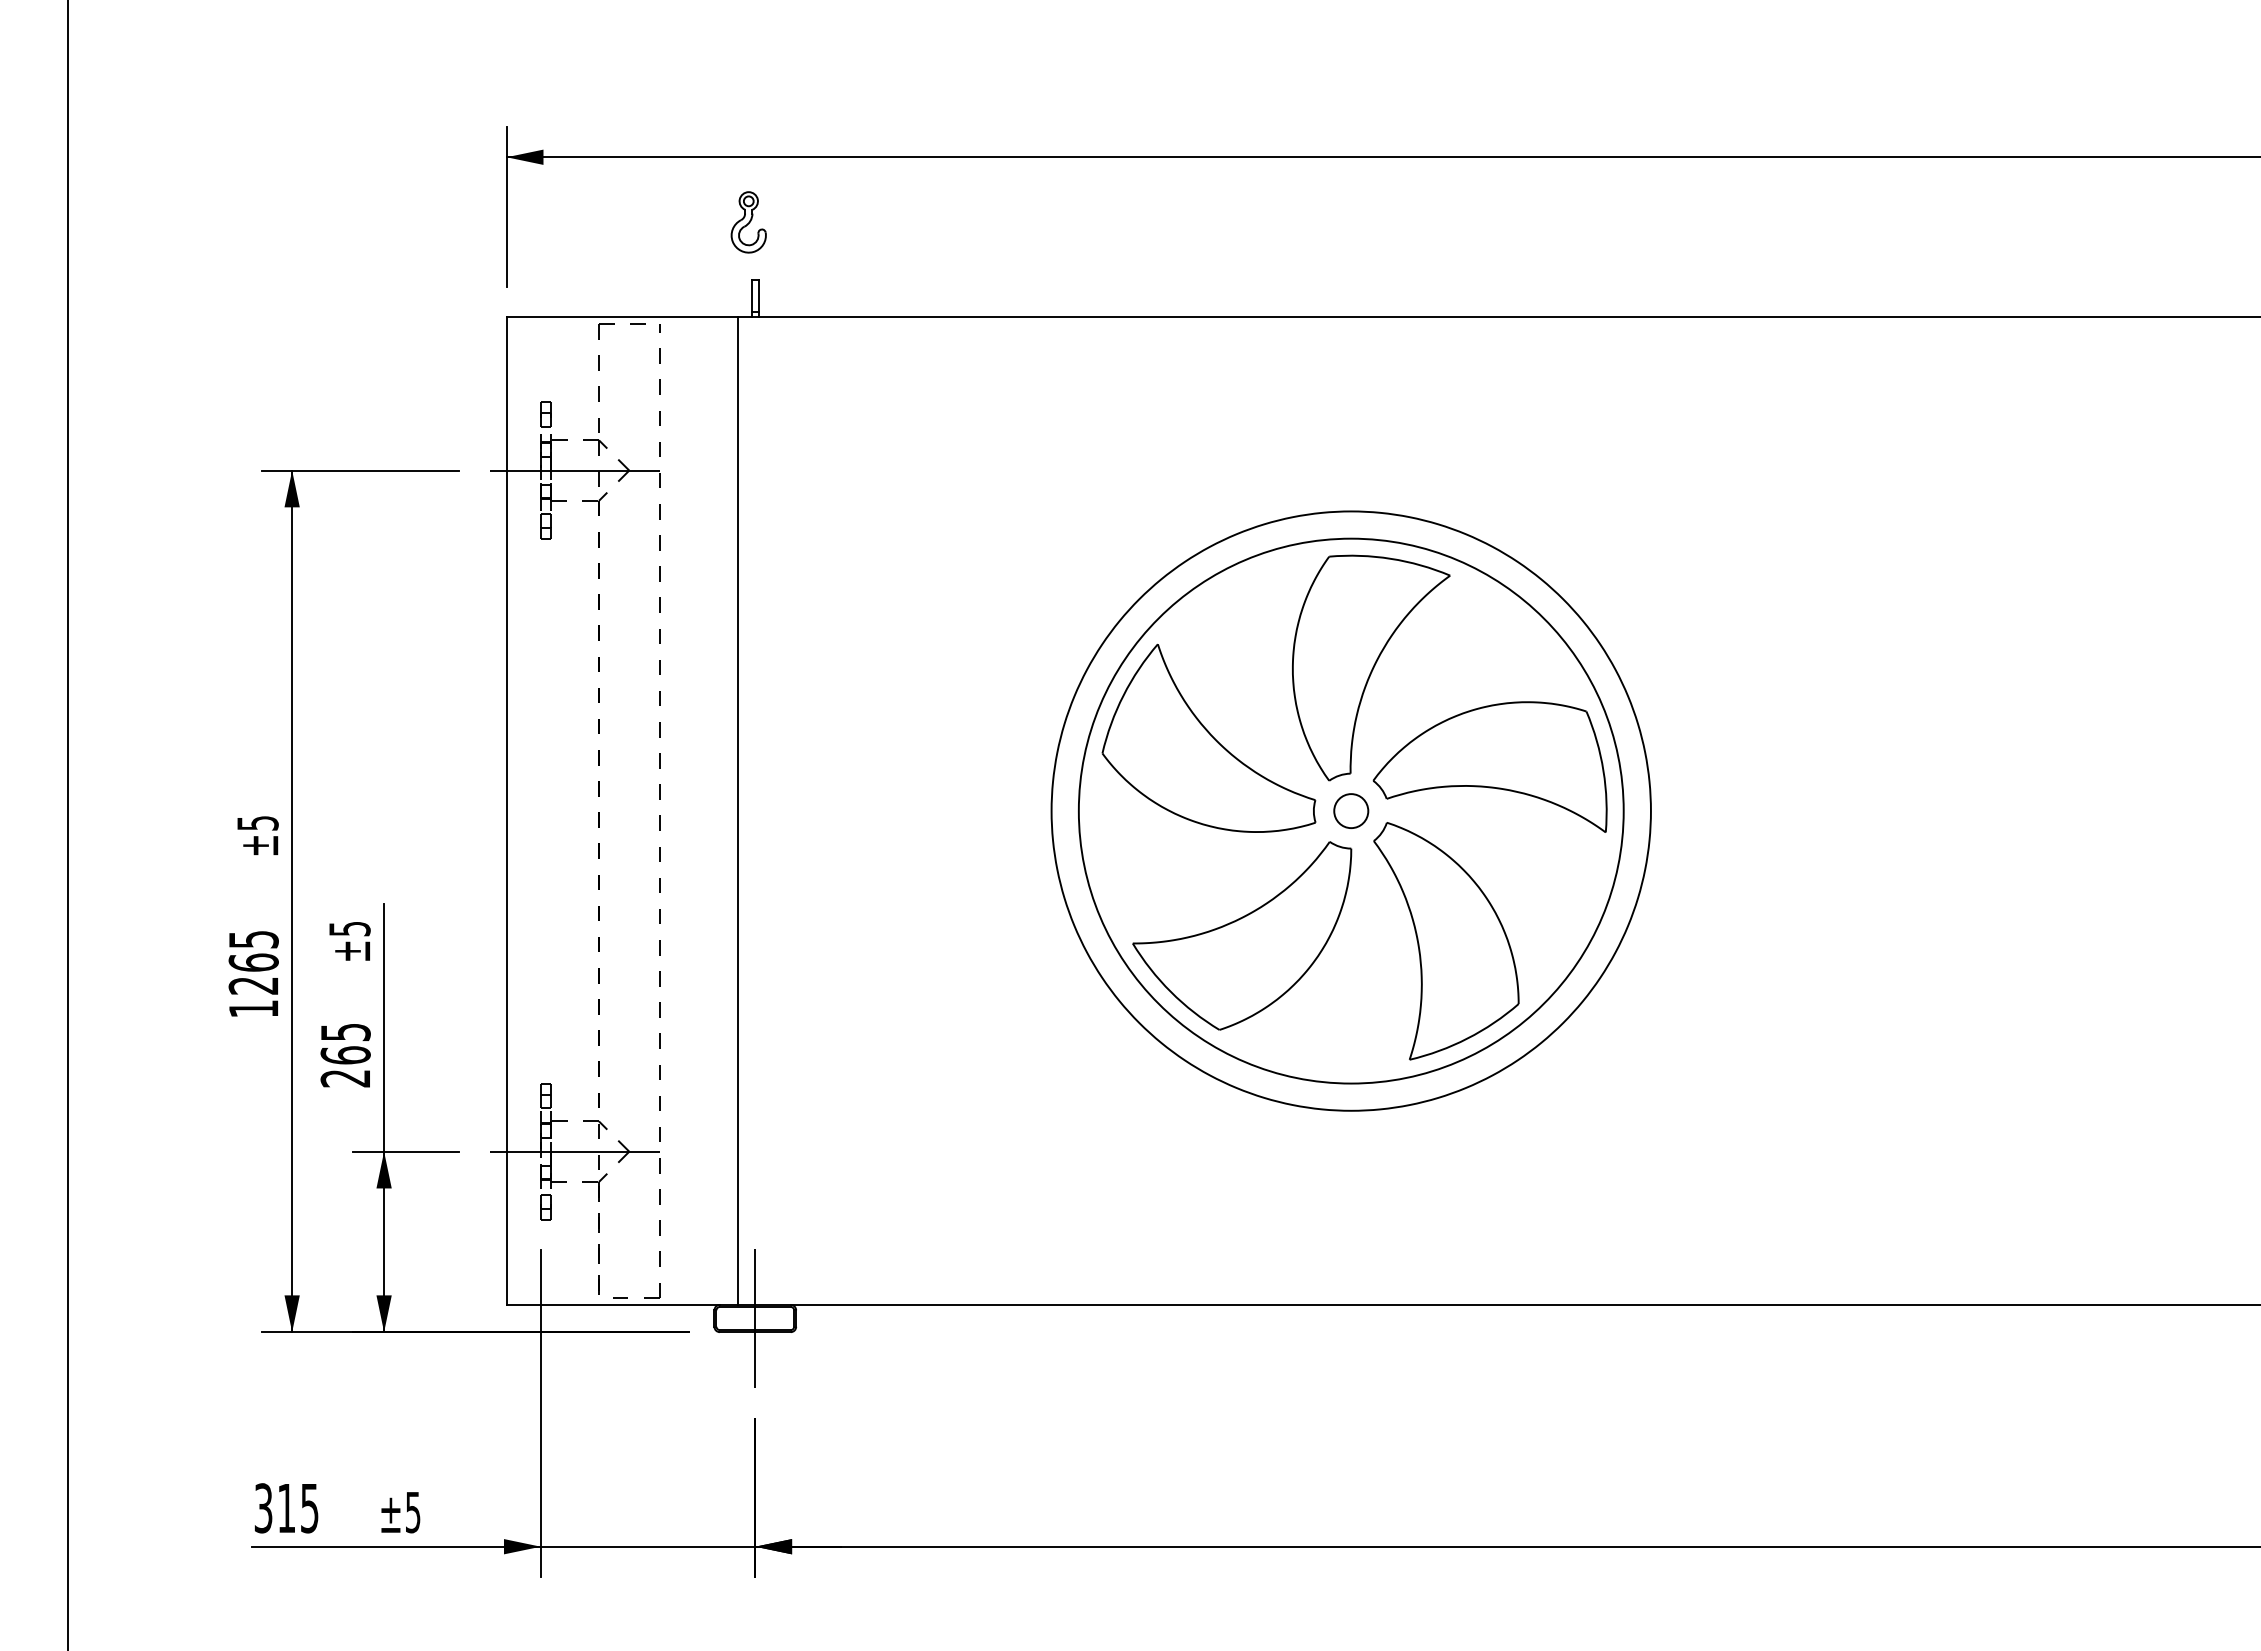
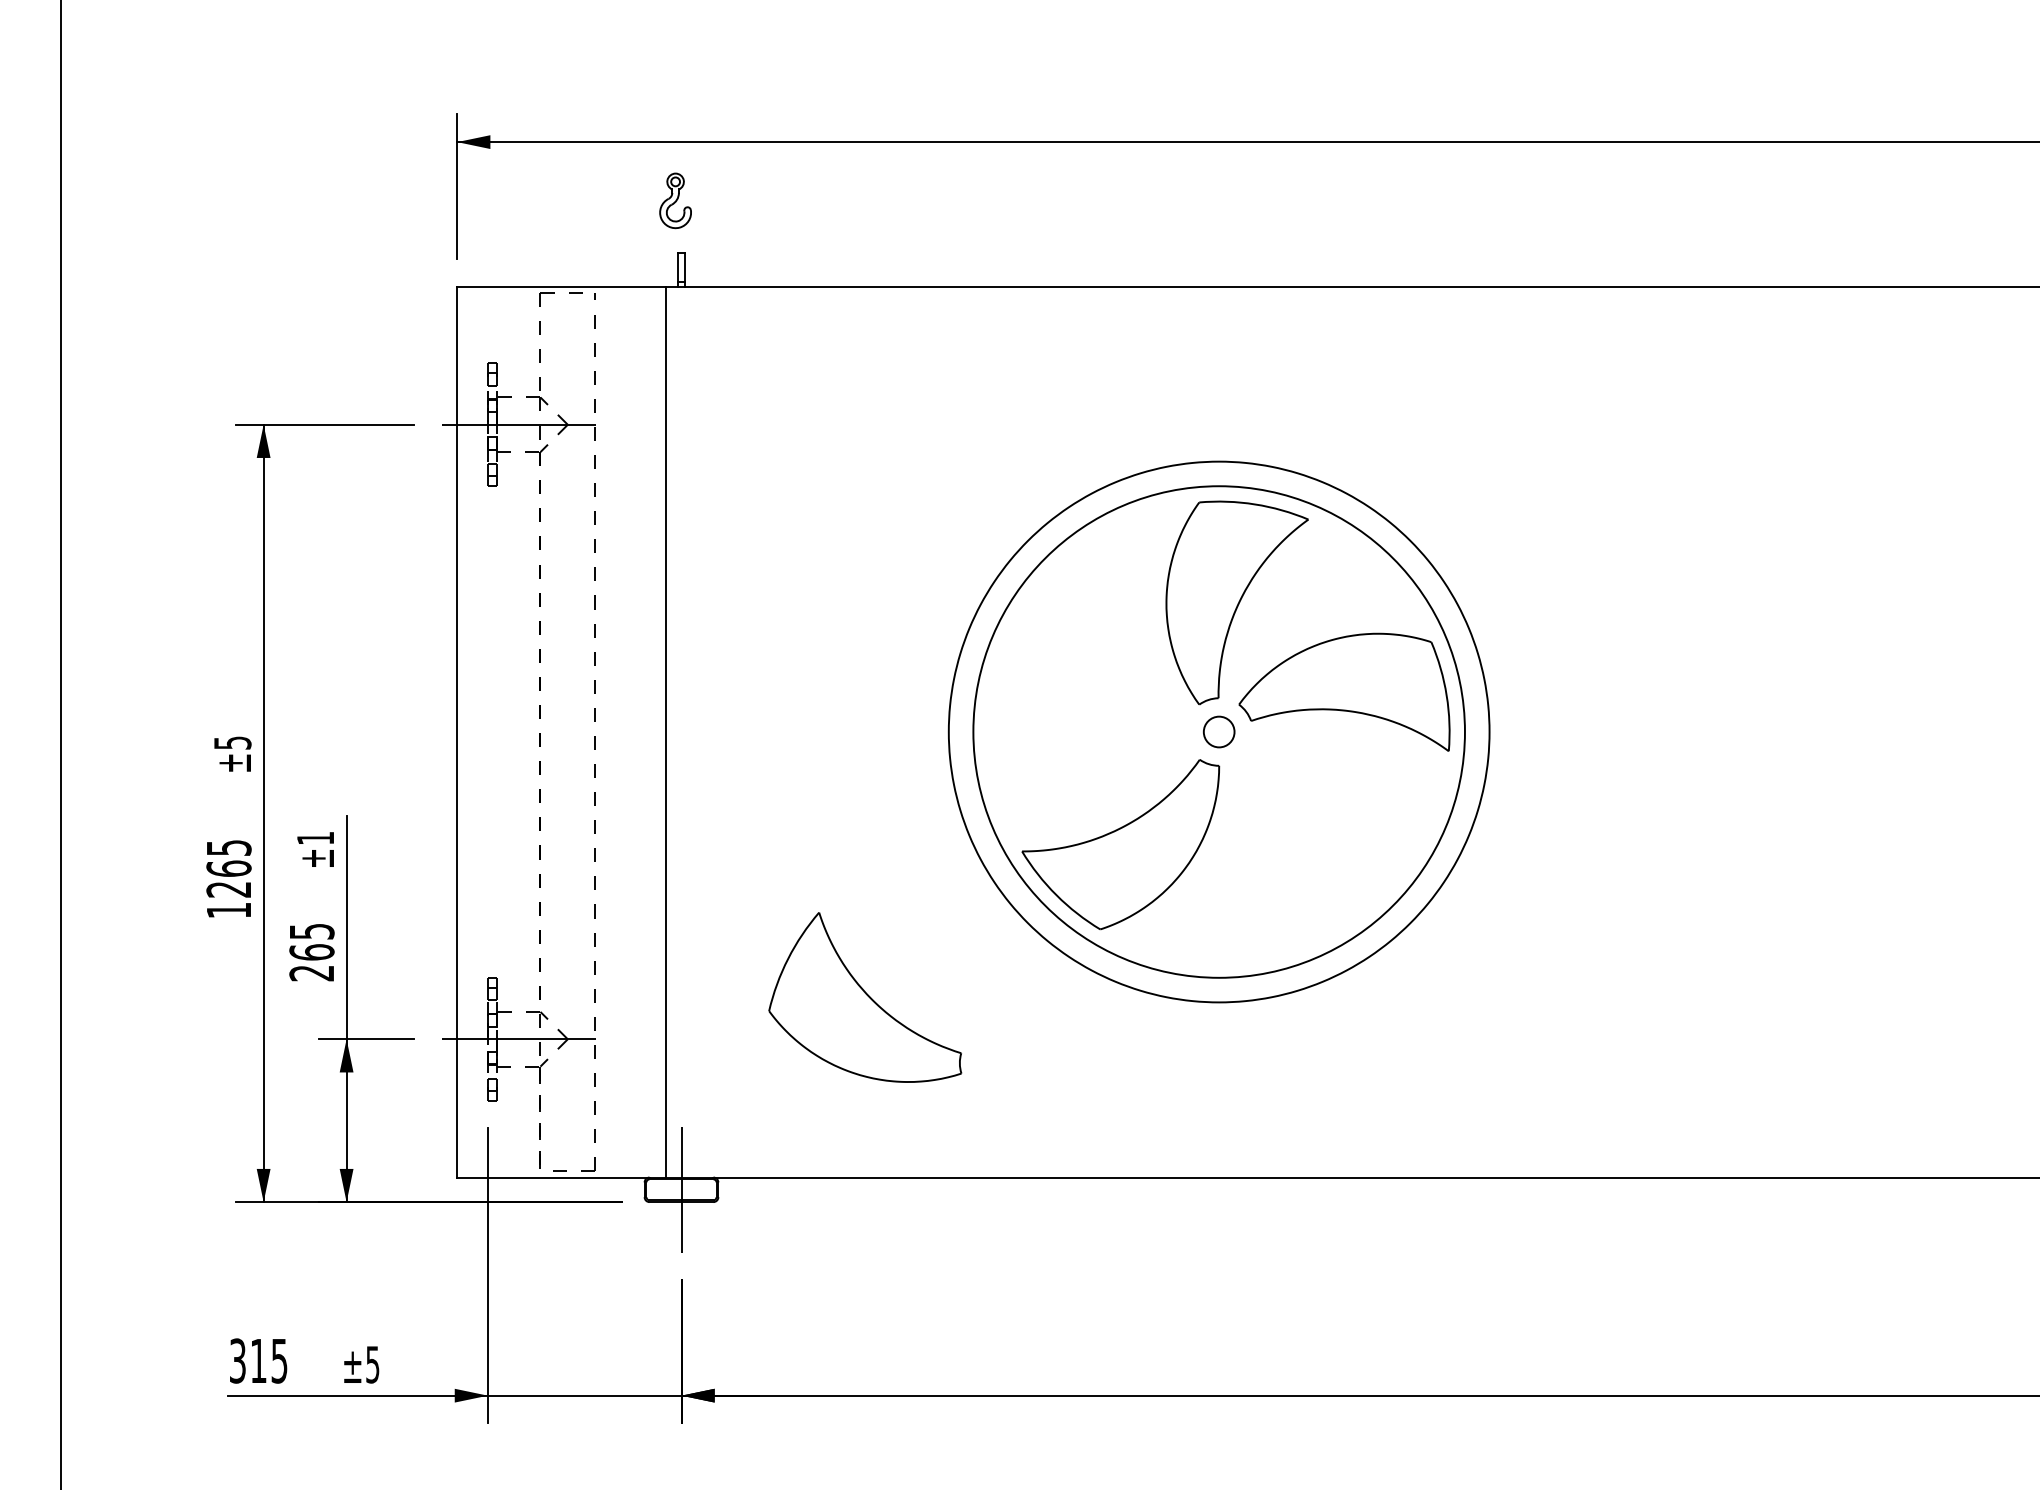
part: (1208, 737) -> (864, 996), moved
text: (349, 929) -> (315, 838), ±5 -> ±1
part: (1446, 941) -> (1305, 849), removed

